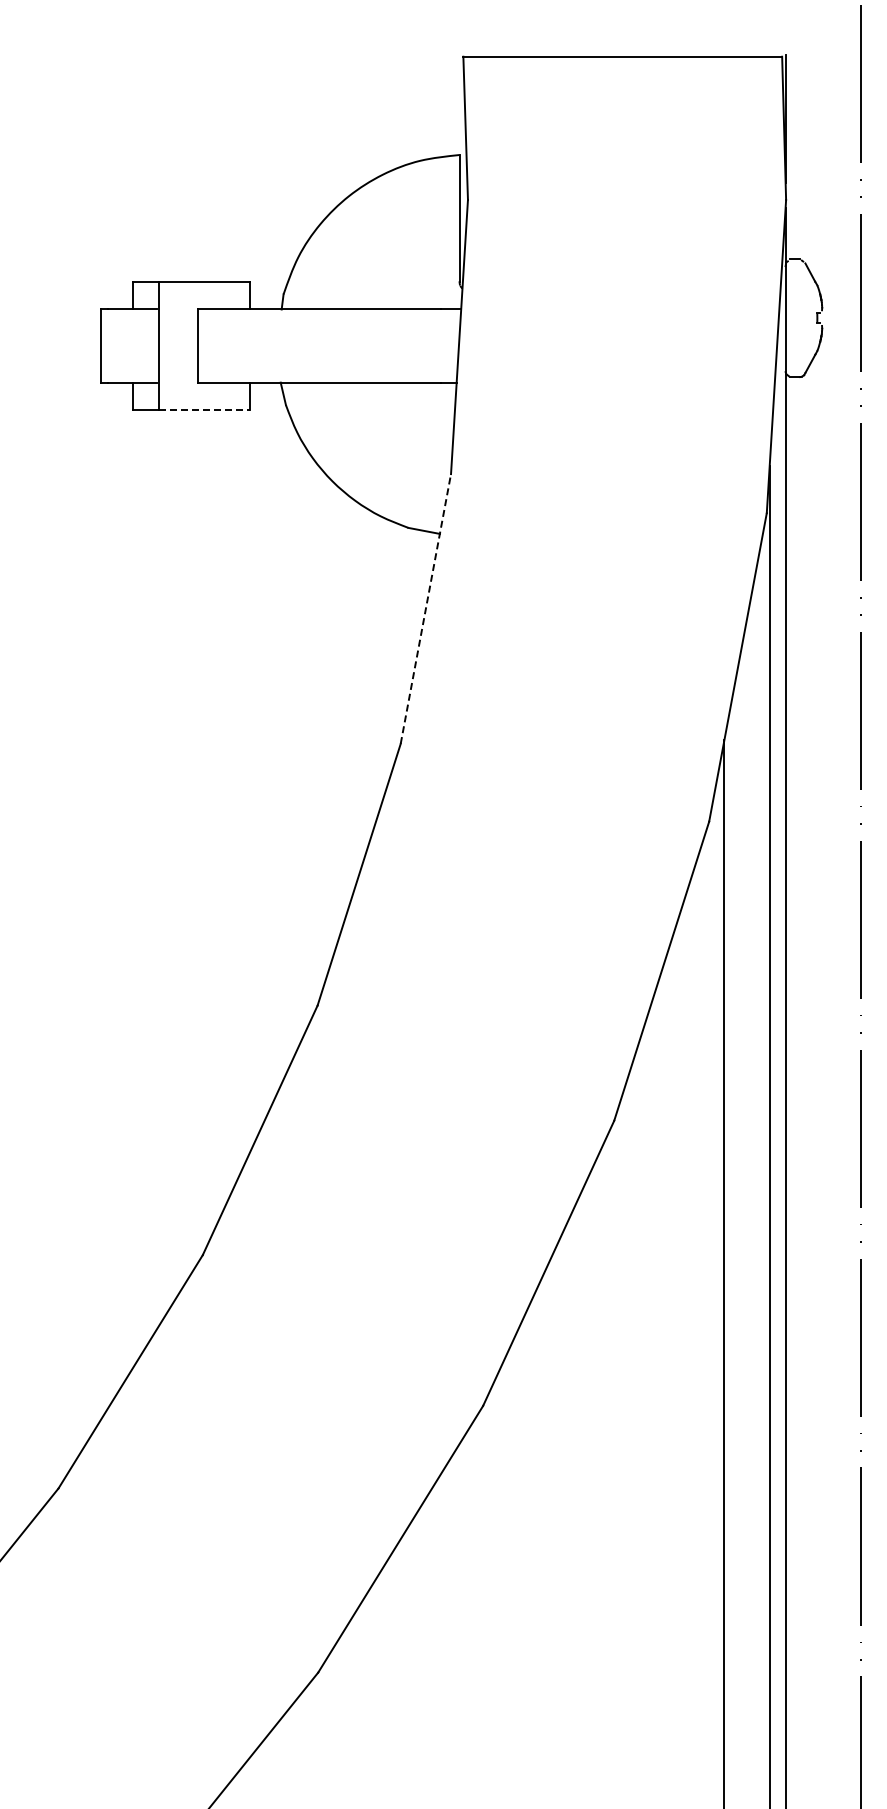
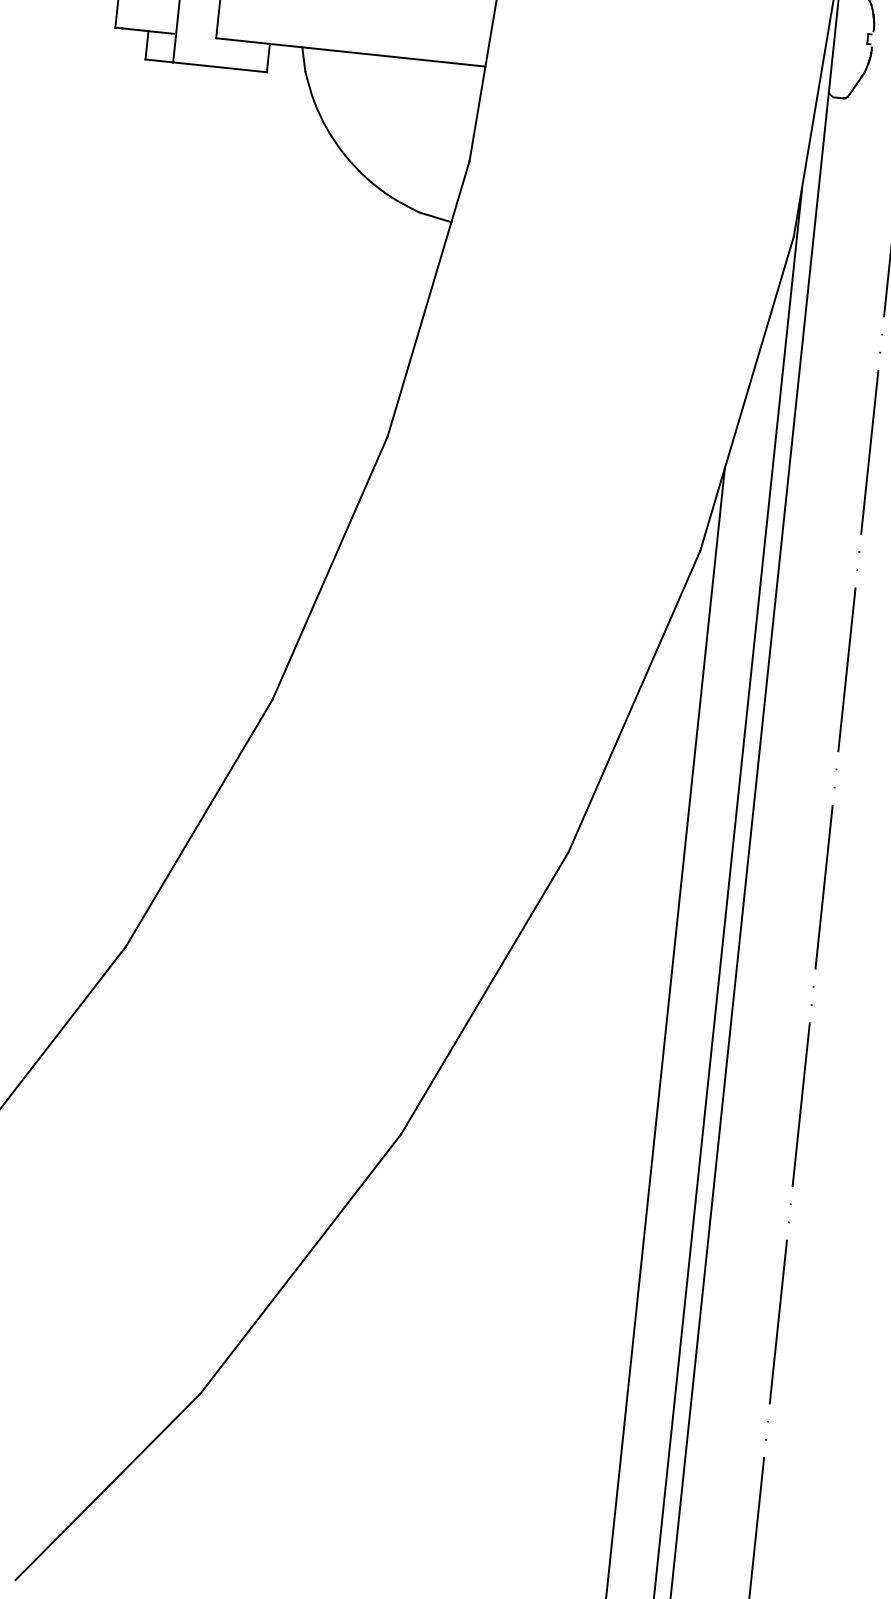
line: (205, 409) -> (221, 67), dashed -> solid
line: (425, 608) -> (428, 298), dashed -> solid

